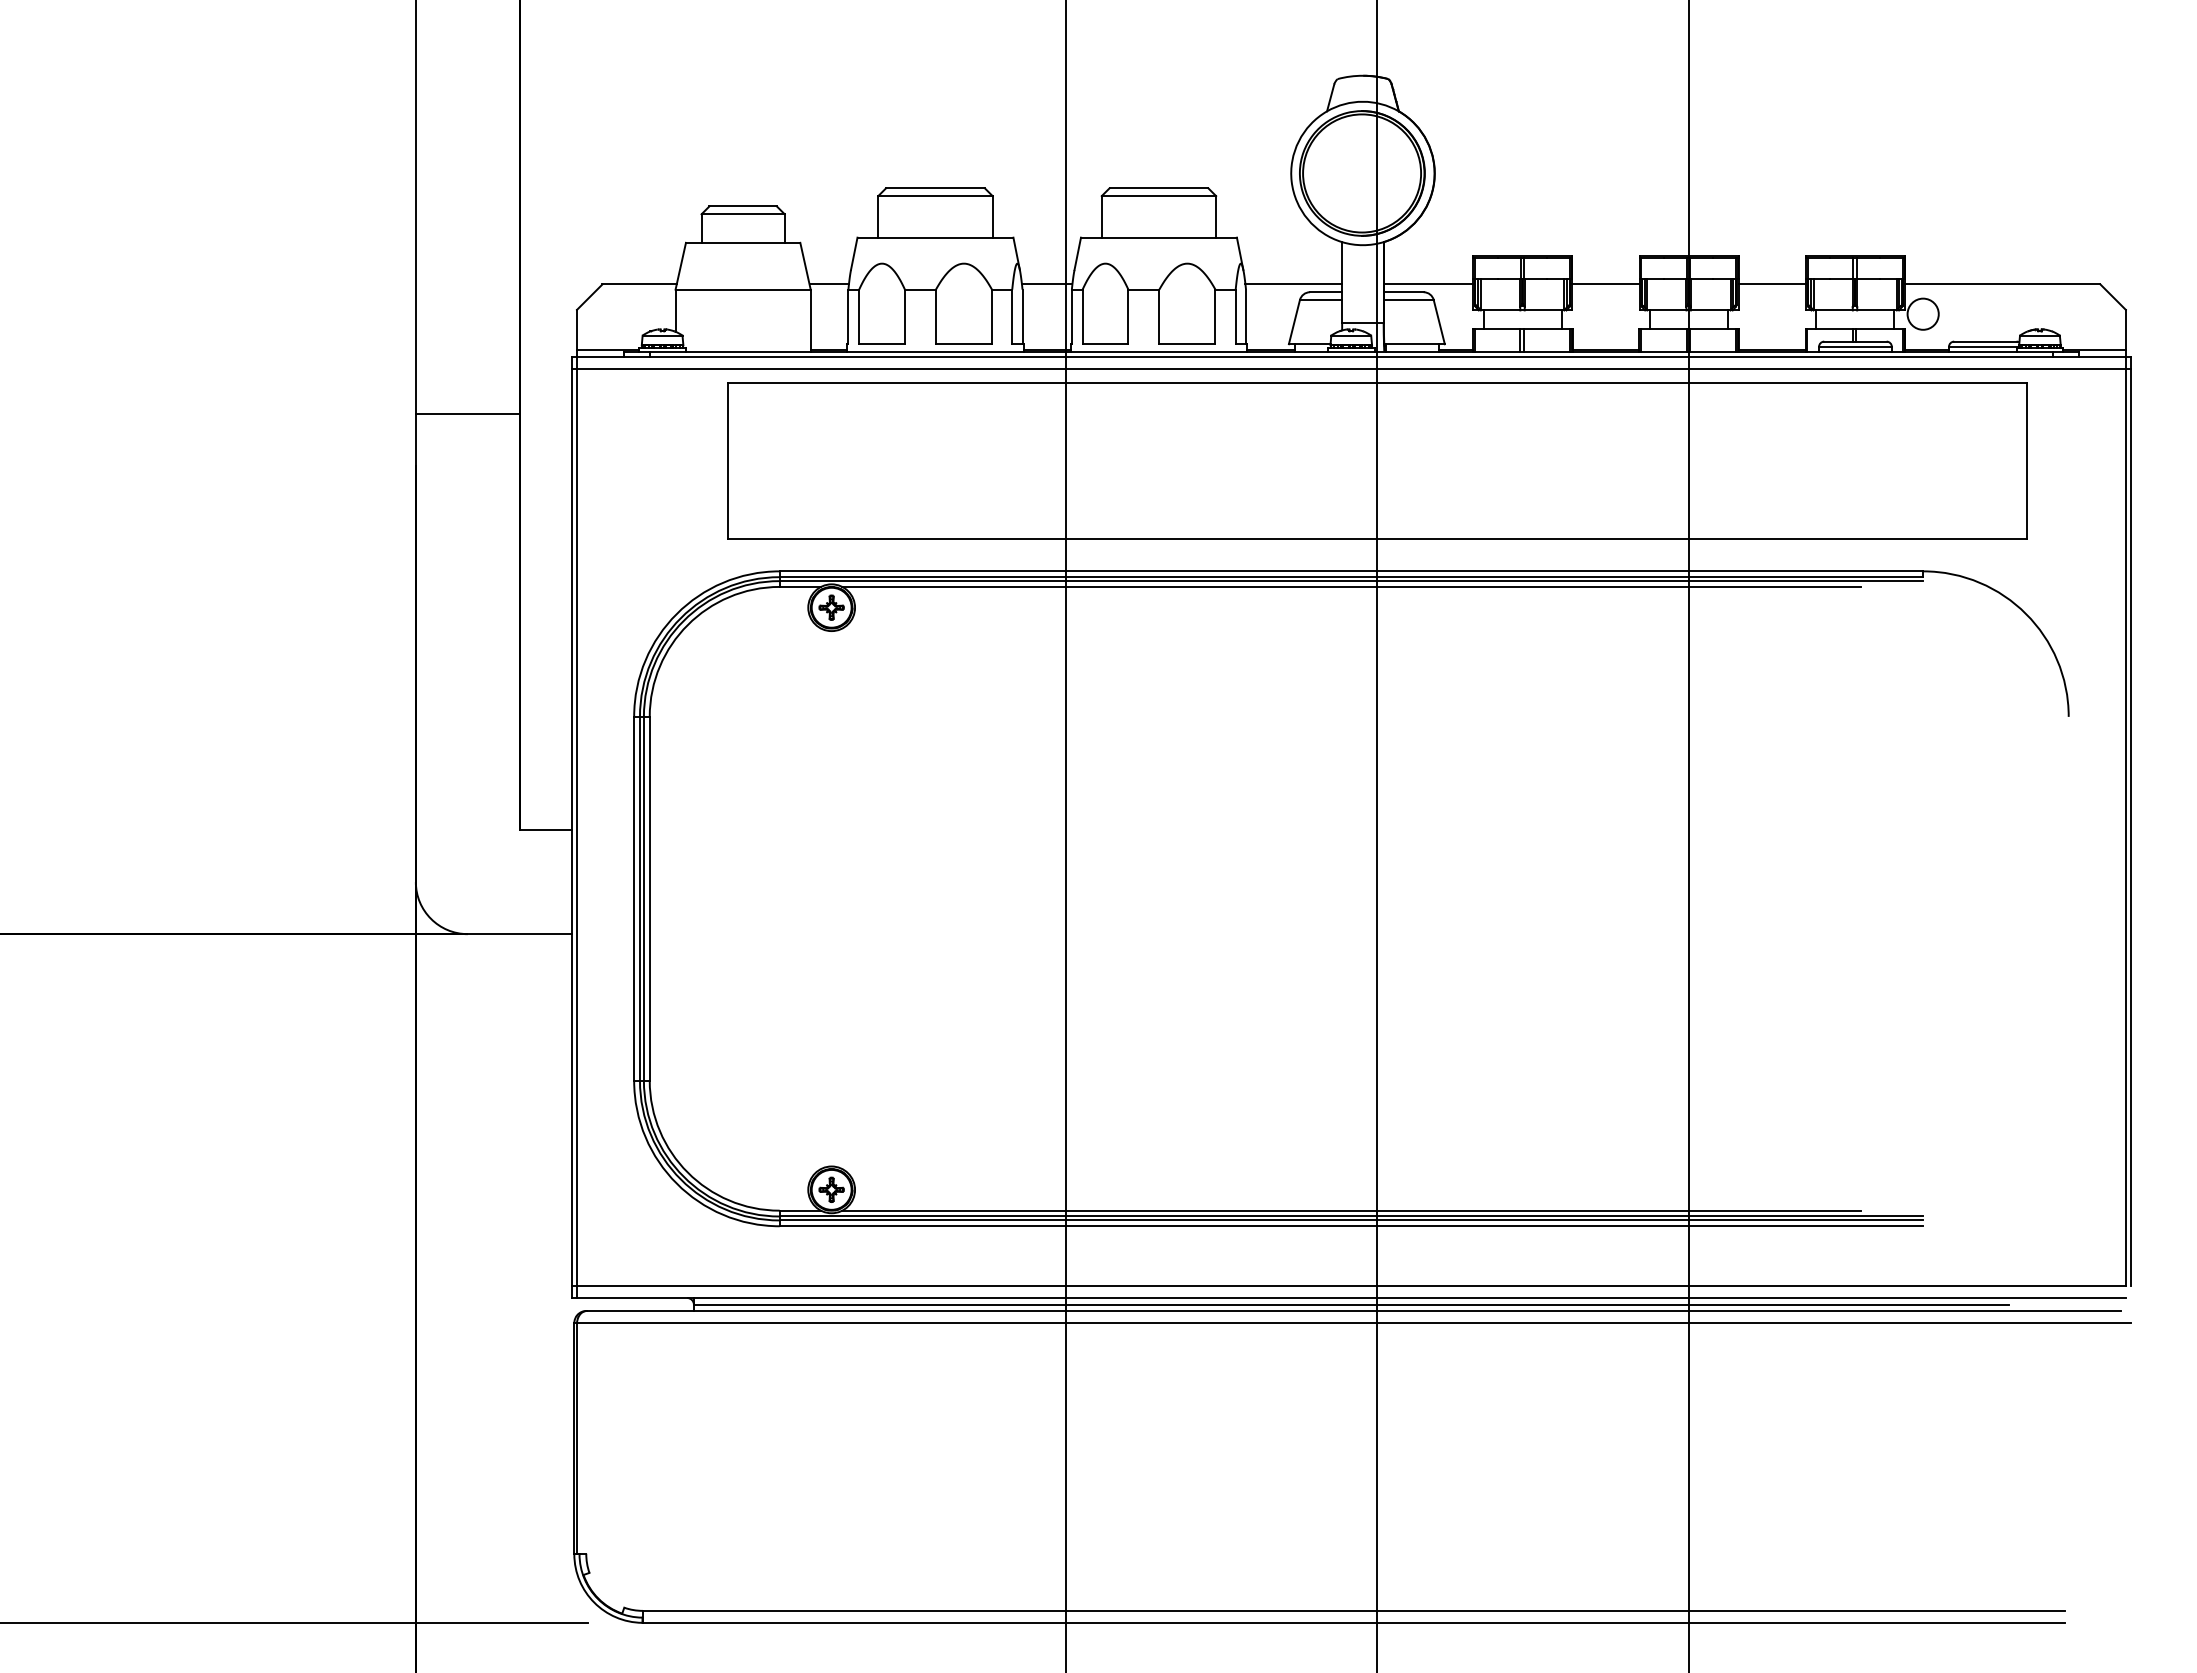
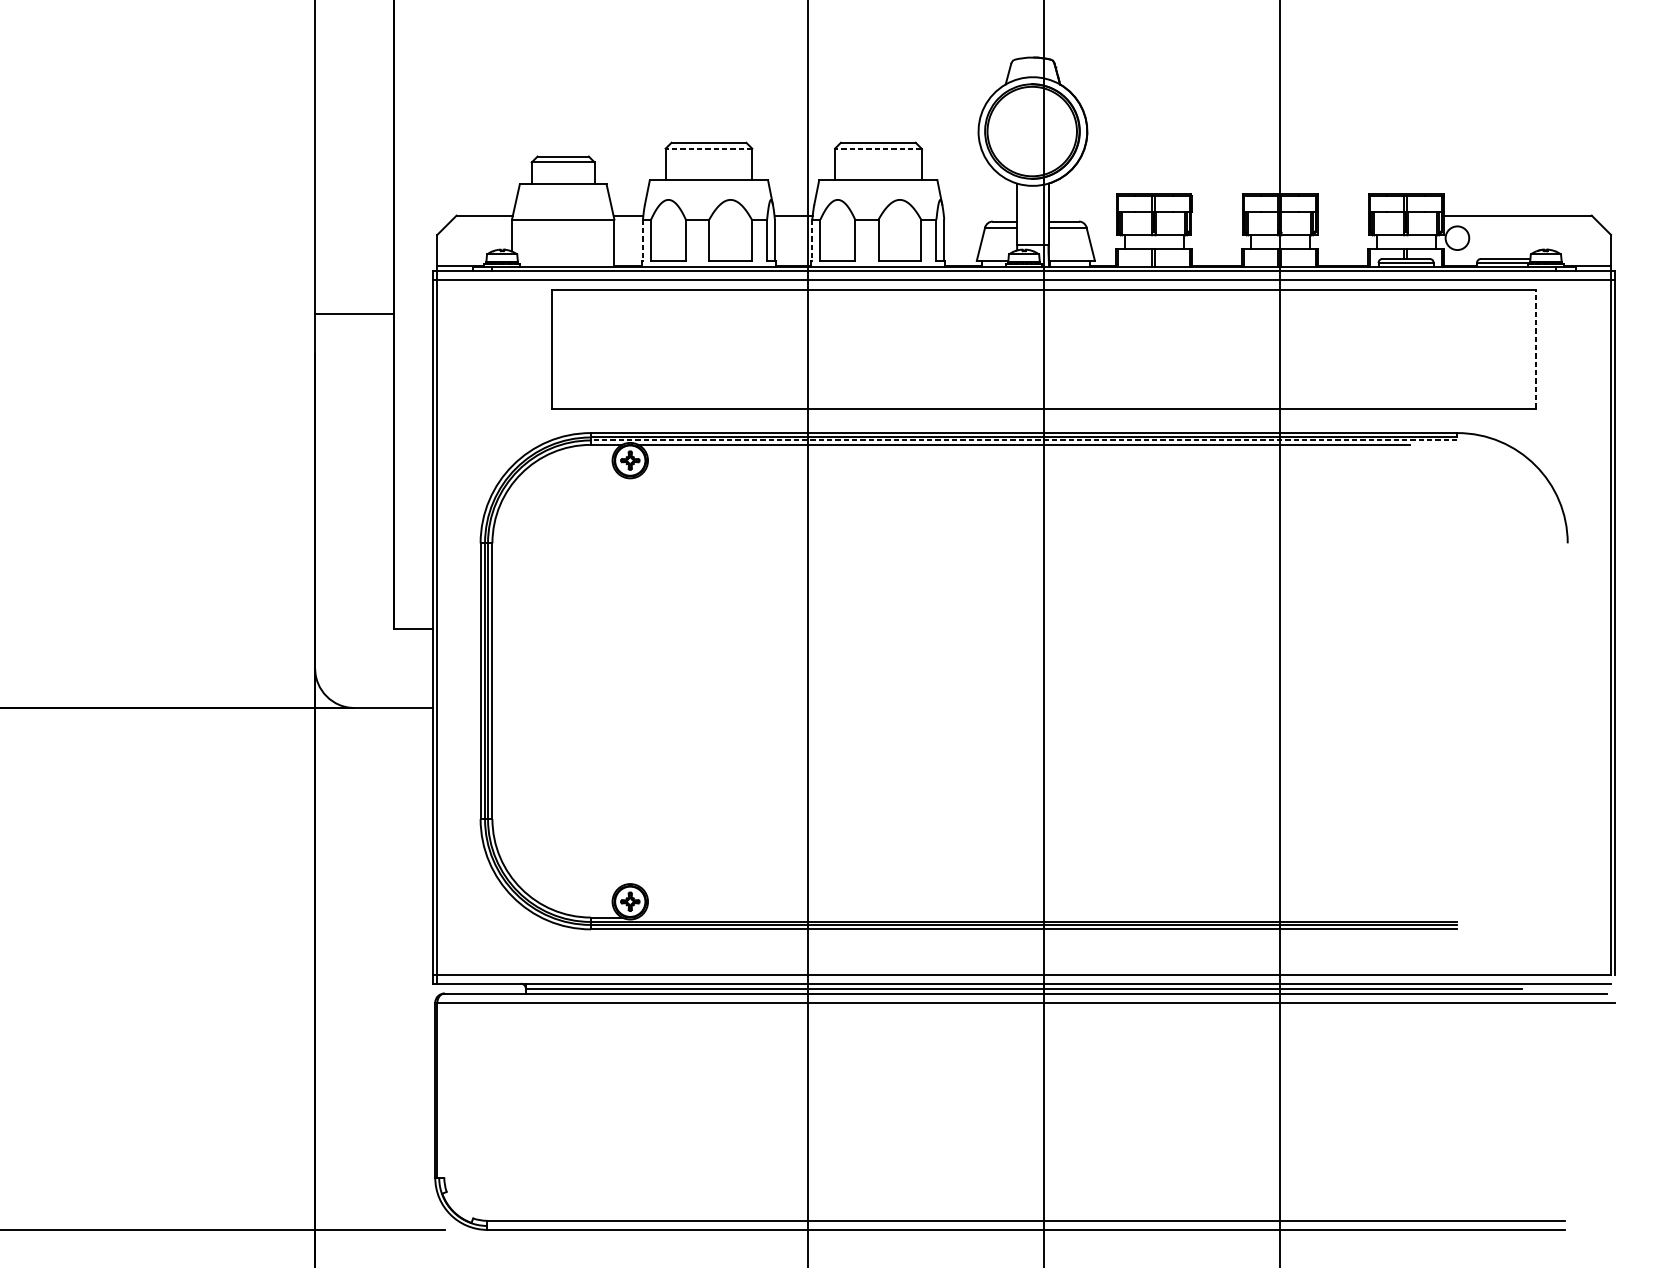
line: (934, 196) -> (708, 149), solid -> dashed
line: (1158, 196) -> (877, 149), solid -> dashed
line: (1293, 284) -> (980, 215), removed
line: (1428, 284) -> (1082, 215), removed
line: (1605, 284) -> (1216, 215), removed
line: (1772, 284) -> (1343, 215), removed
line: (848, 317) -> (643, 240), solid -> dashed
line: (1071, 317) -> (812, 240), solid -> dashed
line: (2027, 461) -> (1536, 349), solid -> dashed
line: (1351, 581) -> (1024, 440), solid -> dashed
line: (1351, 1210) -> (1024, 917), removed

